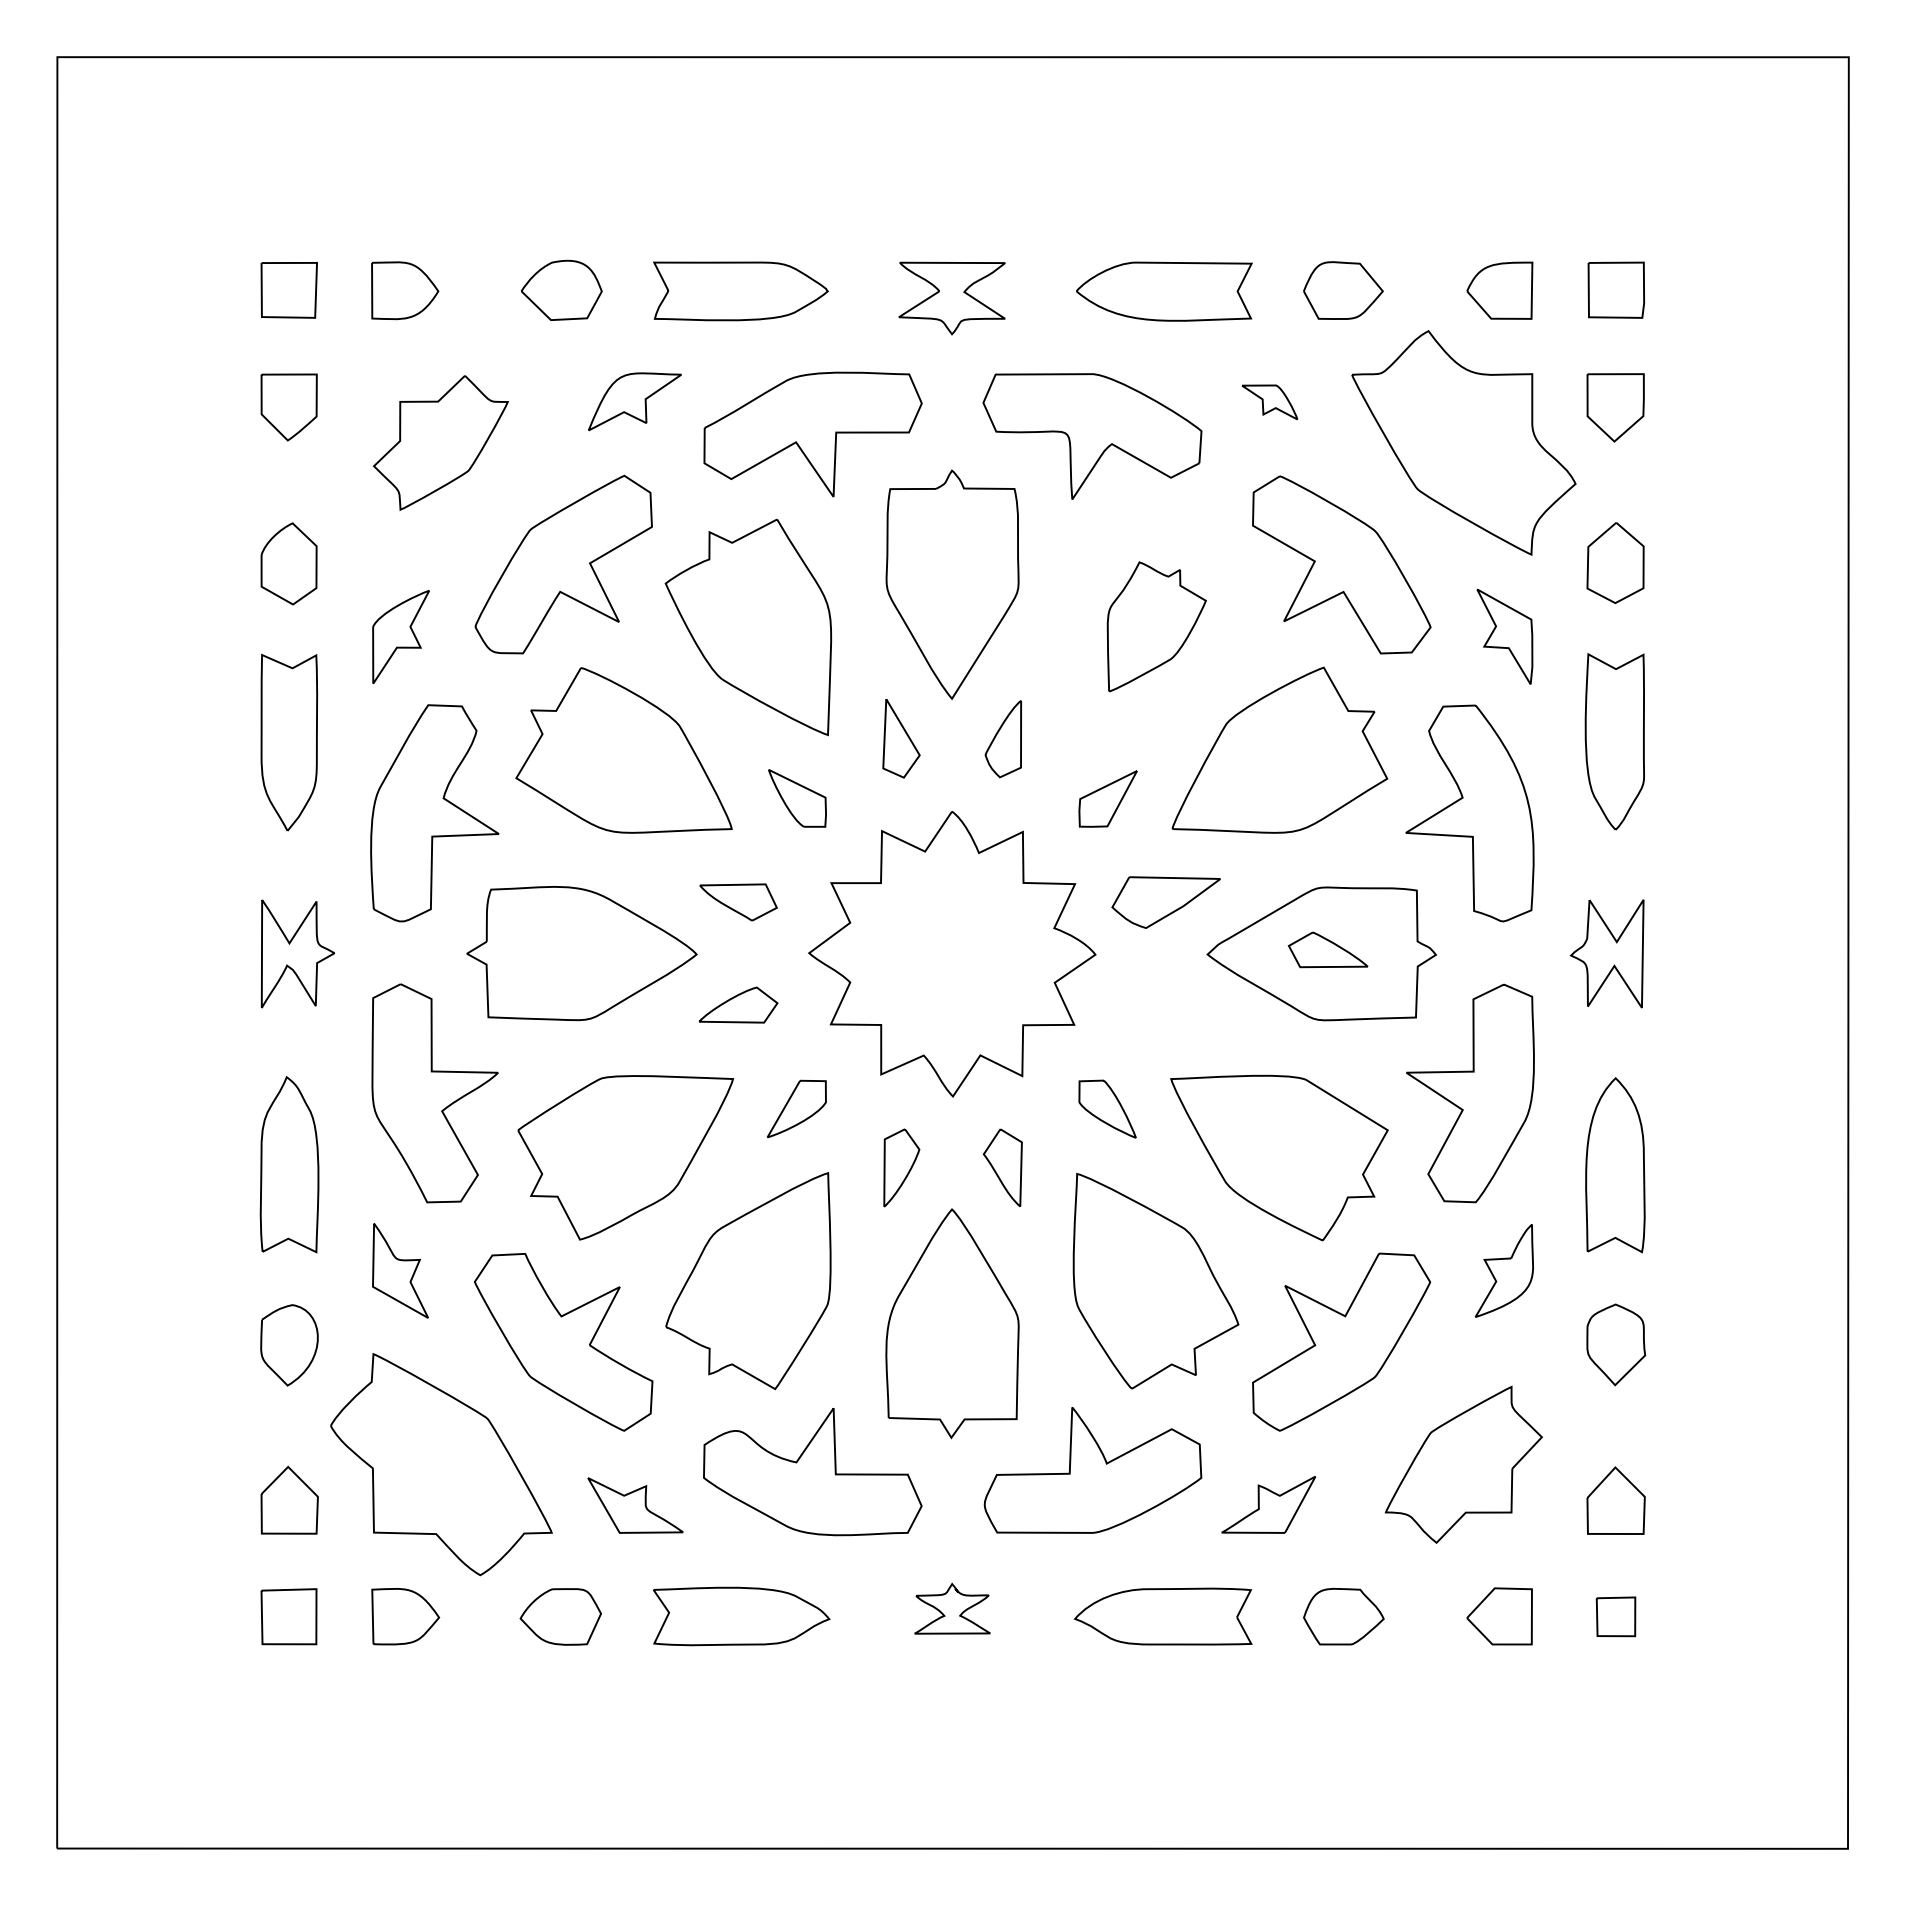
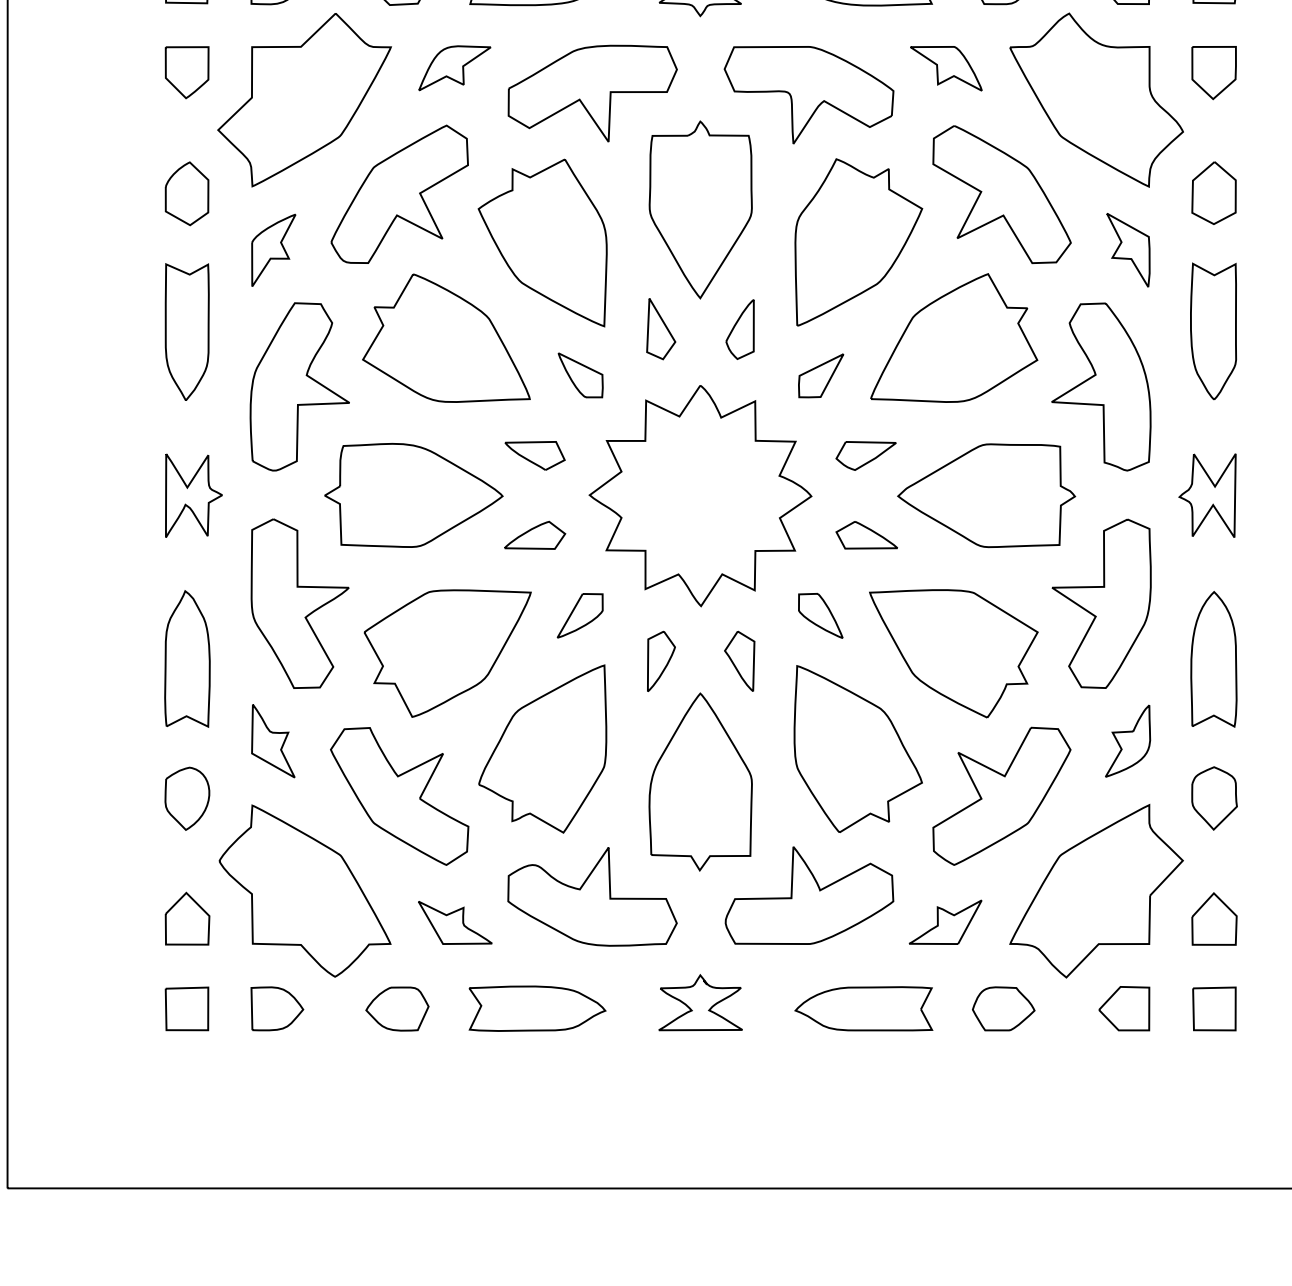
part: (1269, 402) -> (946, 68), size x1.67
part: (440, 442) -> (304, 99), size x1.67
part: (1156, 626) -> (858, 242), size x1.67
part: (1166, 902) -> (866, 455), size x0.71
part: (1327, 949) -> (866, 534), moved
part: (1463, 1464) -> (1096, 891), size x1.43
part: (952, 1608) -> (700, 1002), size x1.43
part: (1615, 1616) -> (1213, 1008), size x1.43

